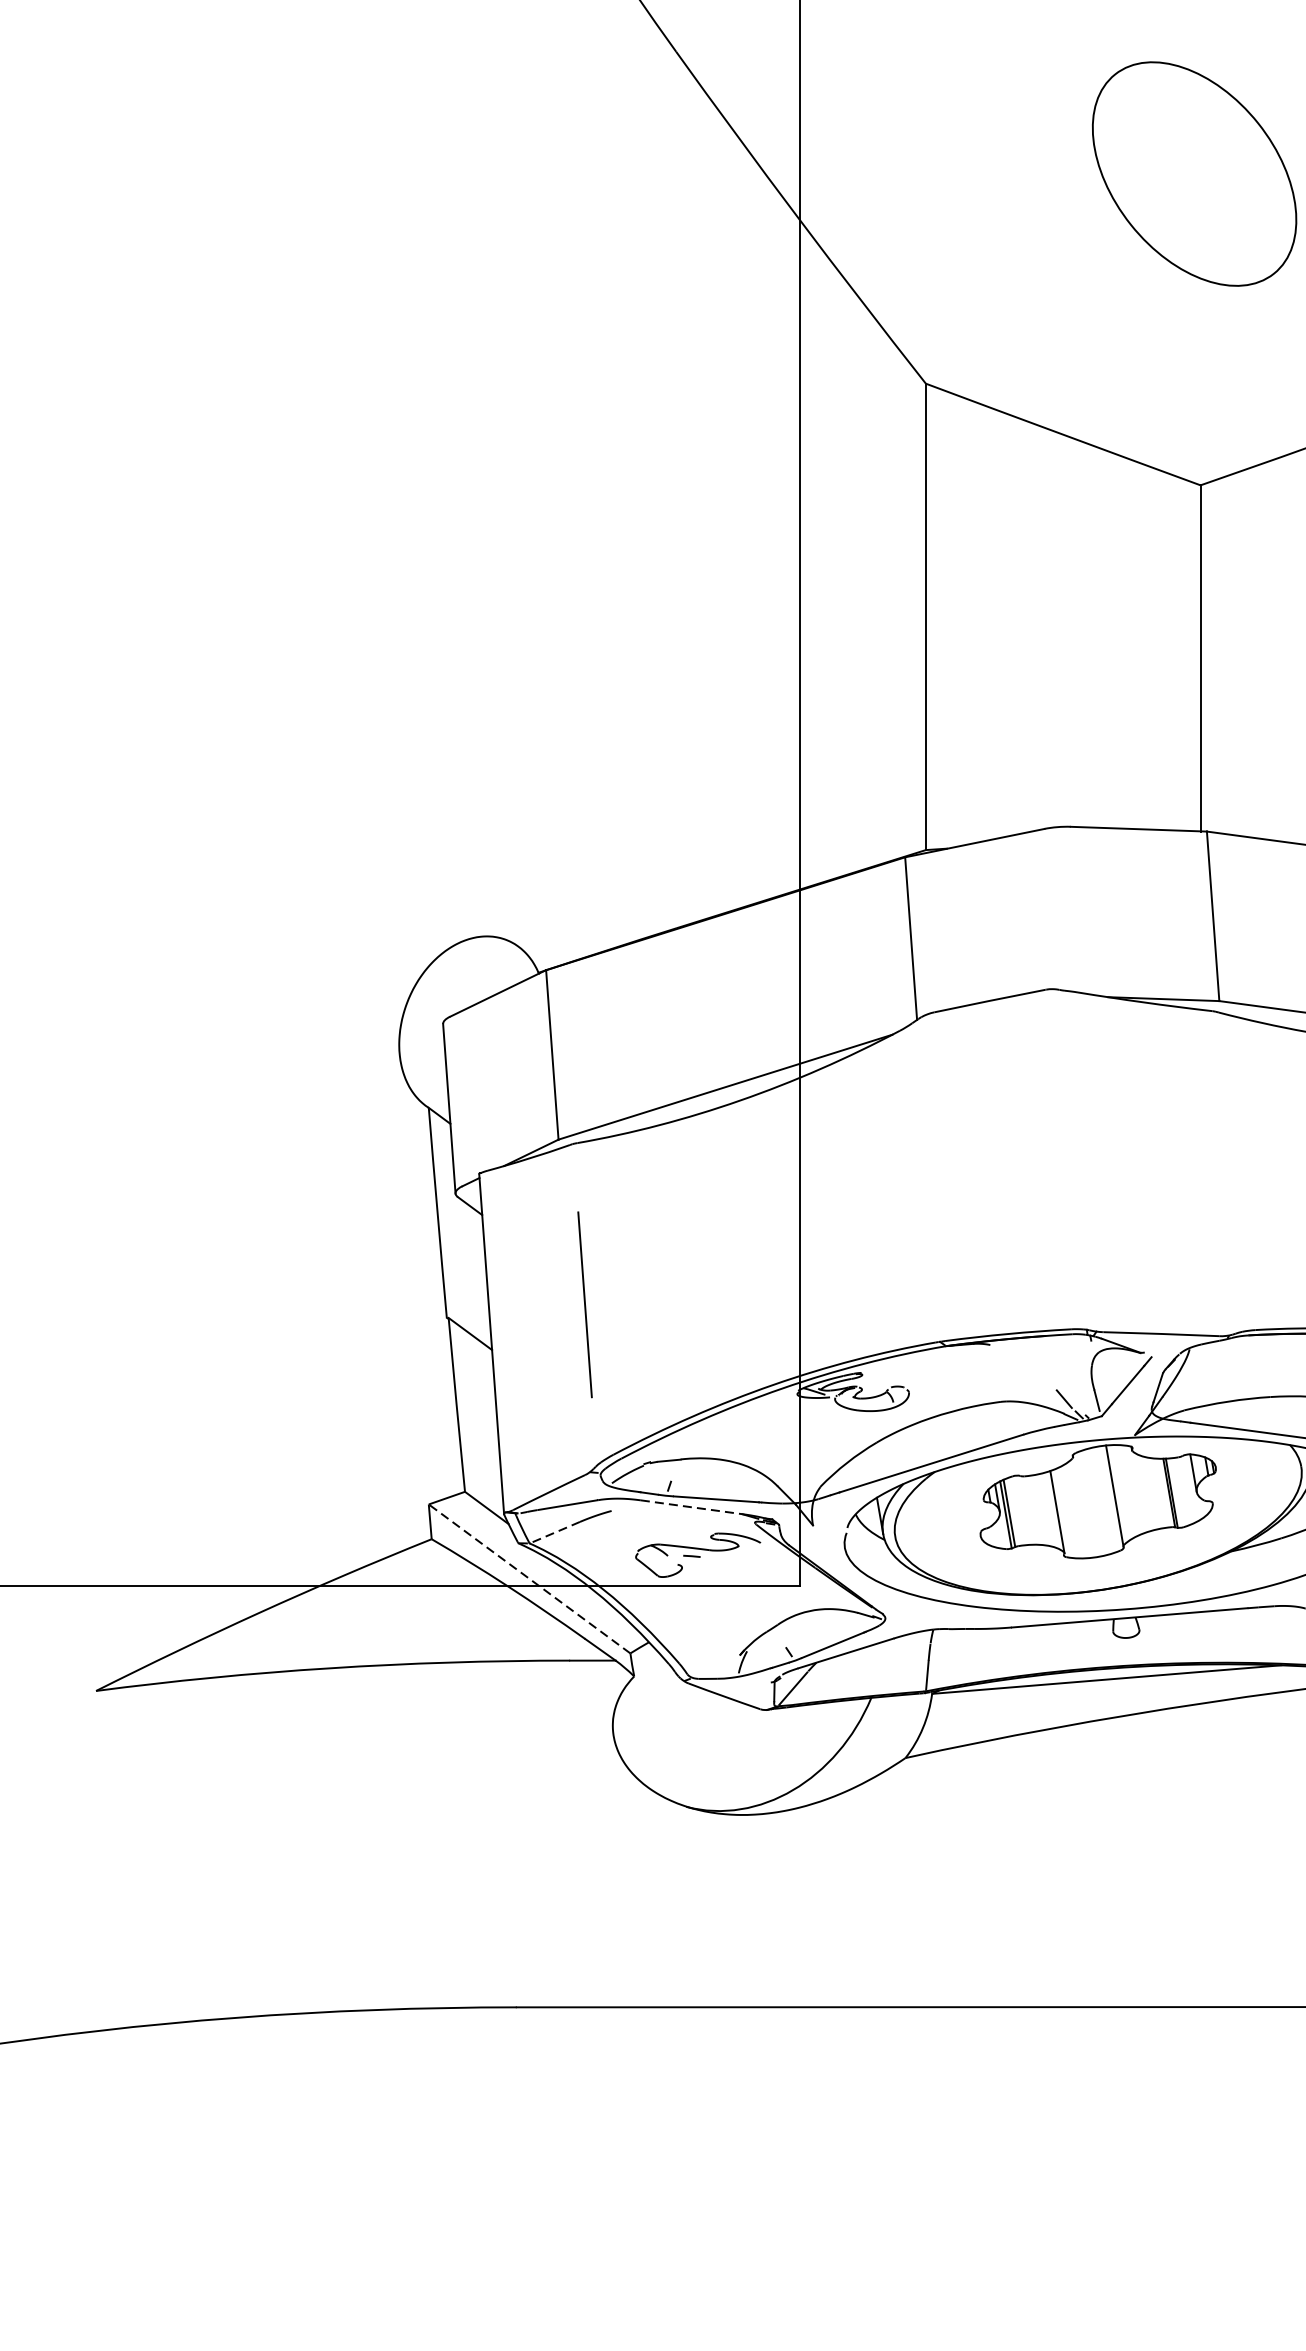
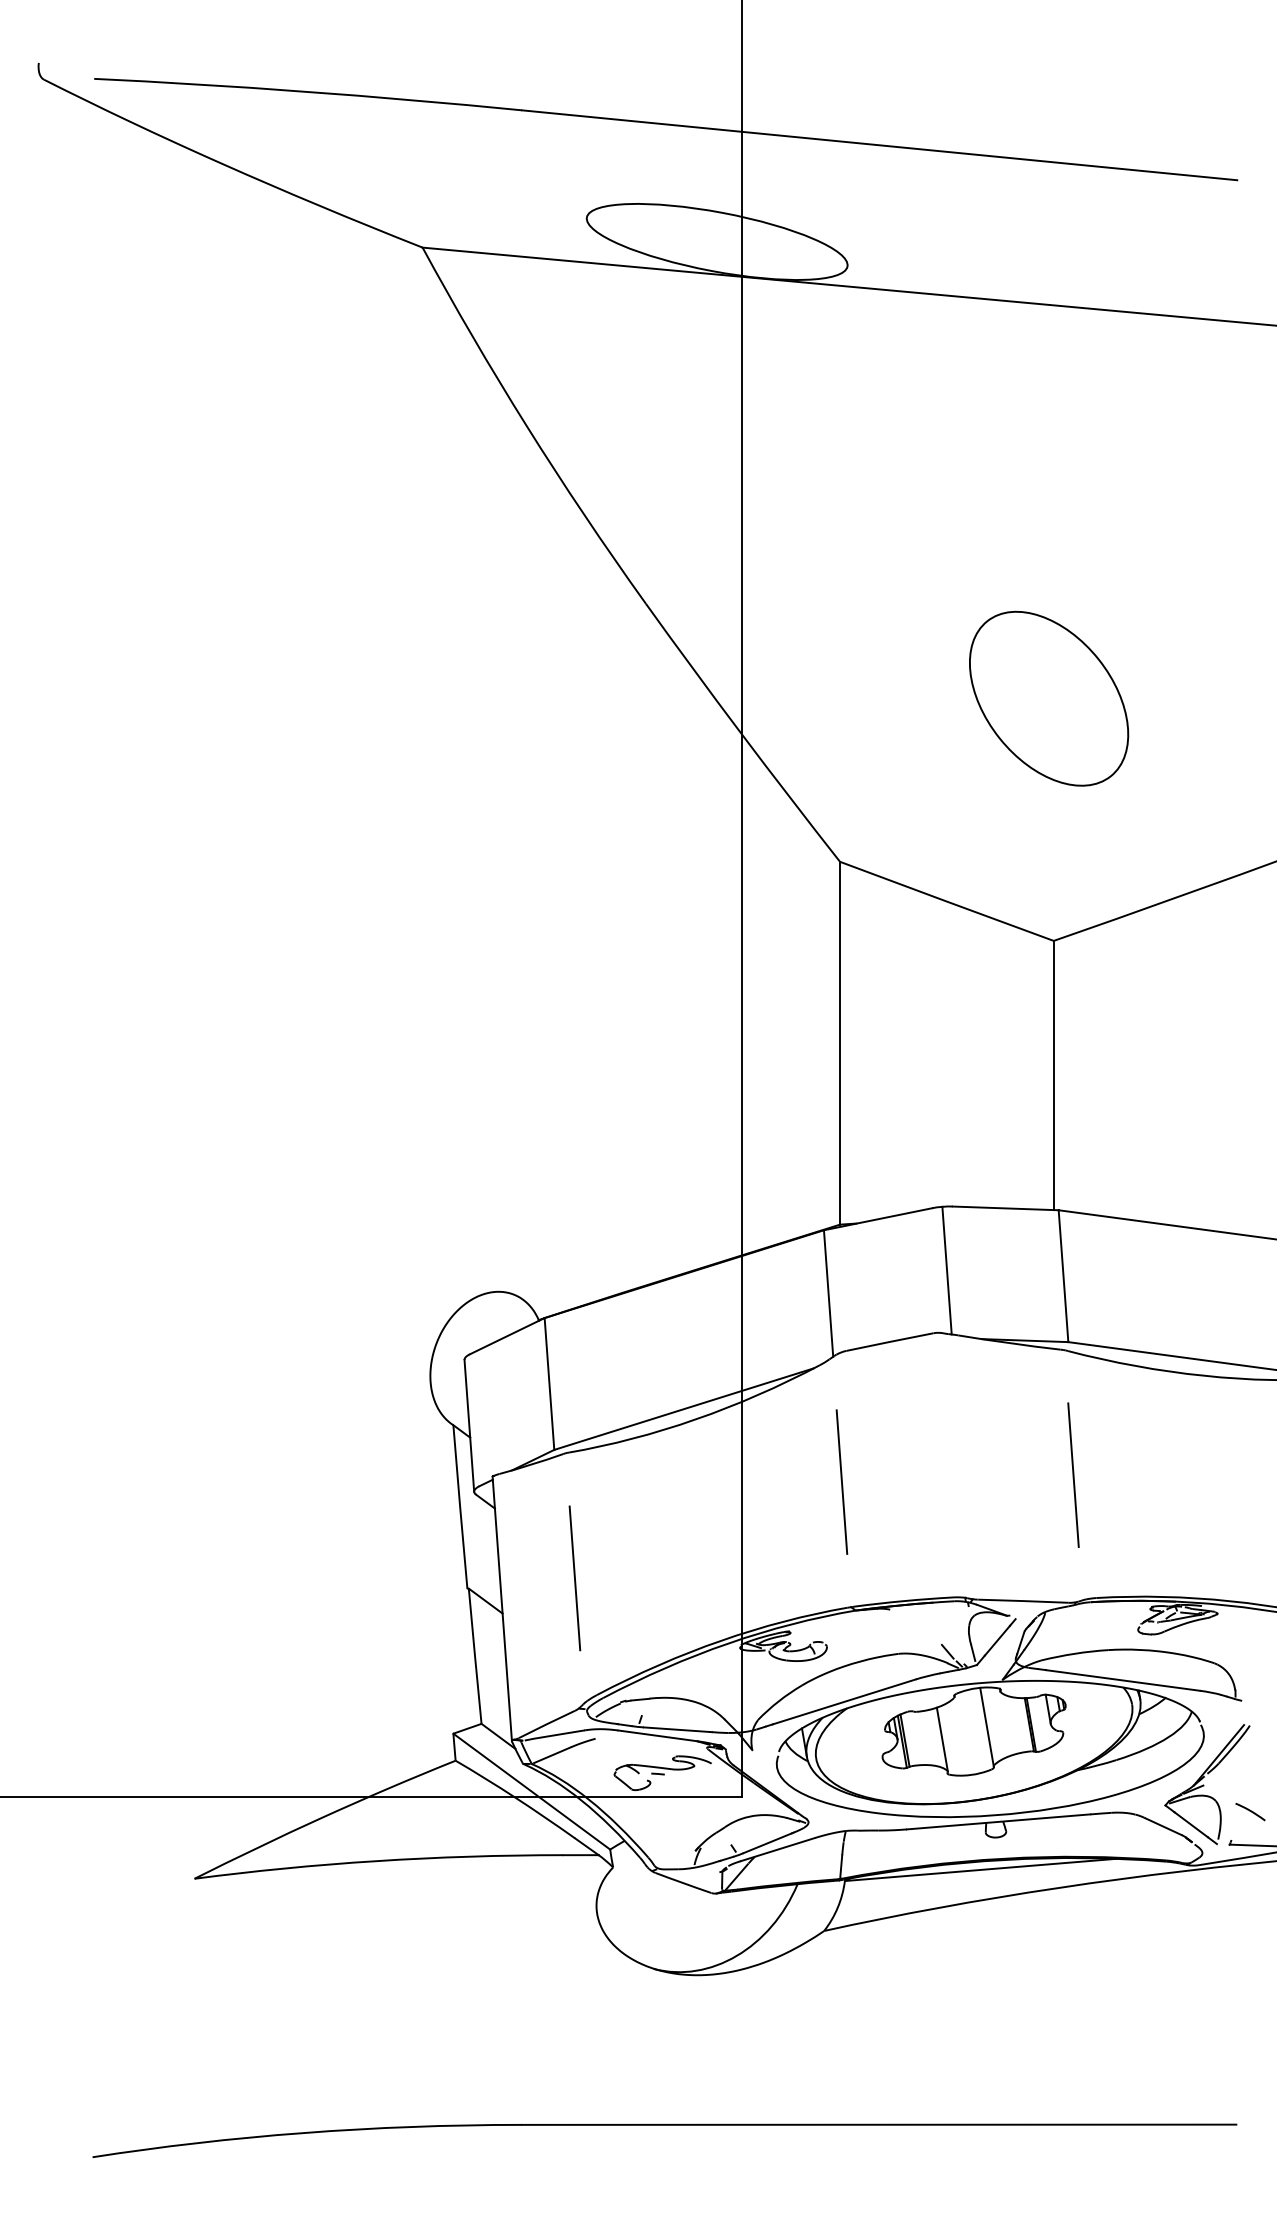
line: (1062, 909) -> (946, 1270), added
line: (1225, 1172) -> (1073, 1475), added
line: (927, 1180) -> (841, 1481), added
line: (691, 1506) -> (657, 1735), dashed -> solid
line: (556, 1532) -> (552, 1755), dashed -> solid
line: (529, 1578) -> (531, 1791), dashed -> solid

